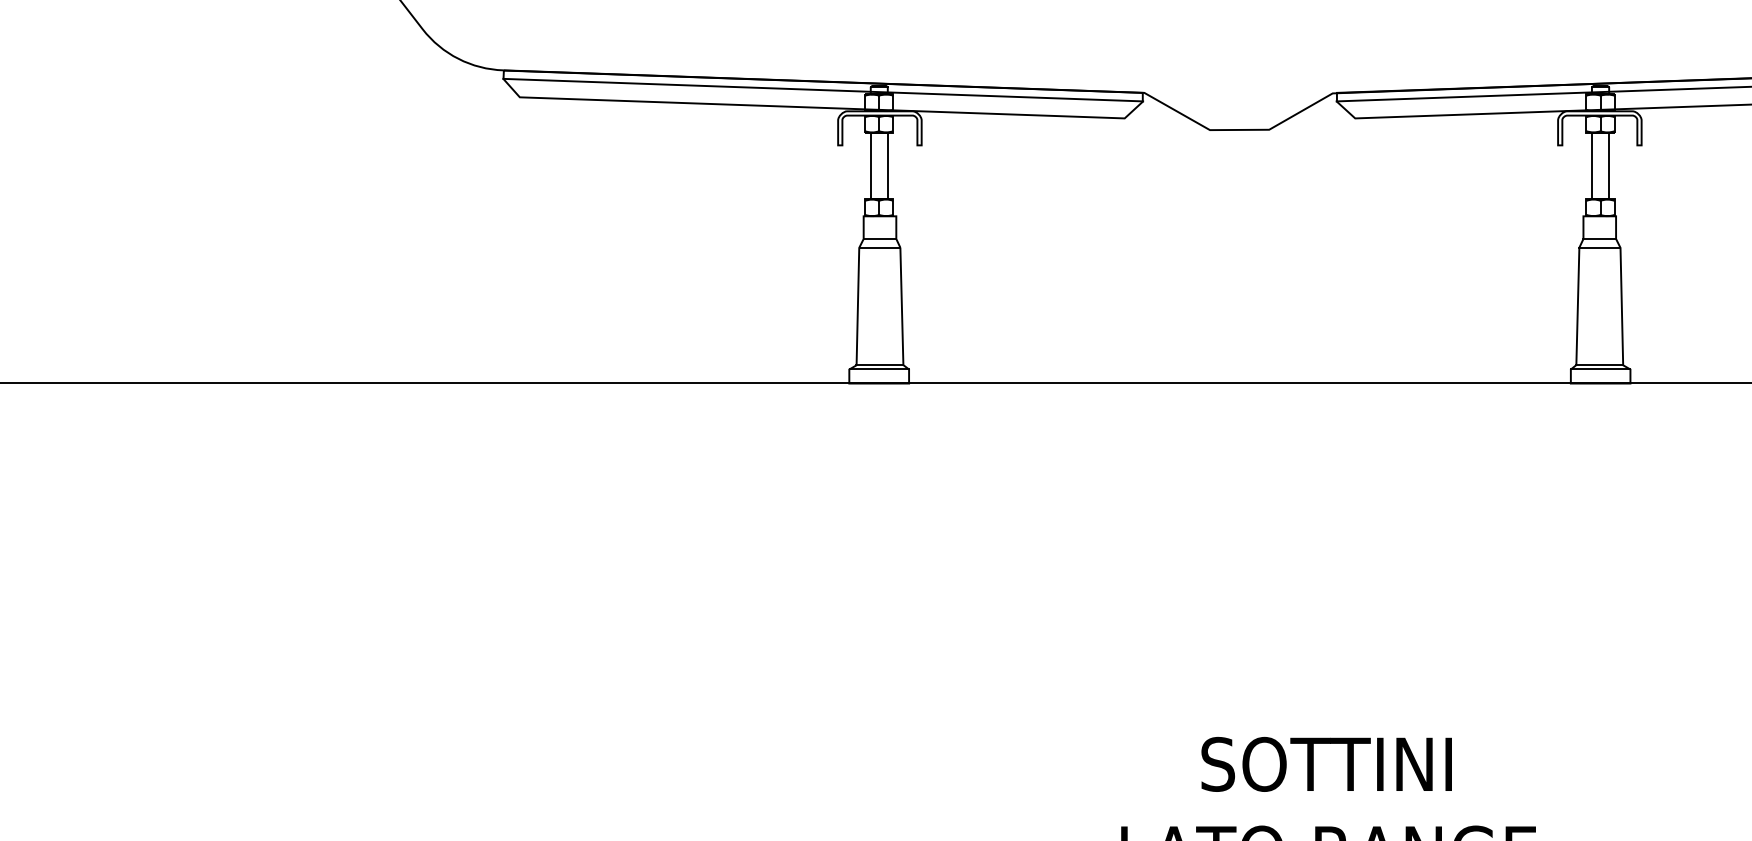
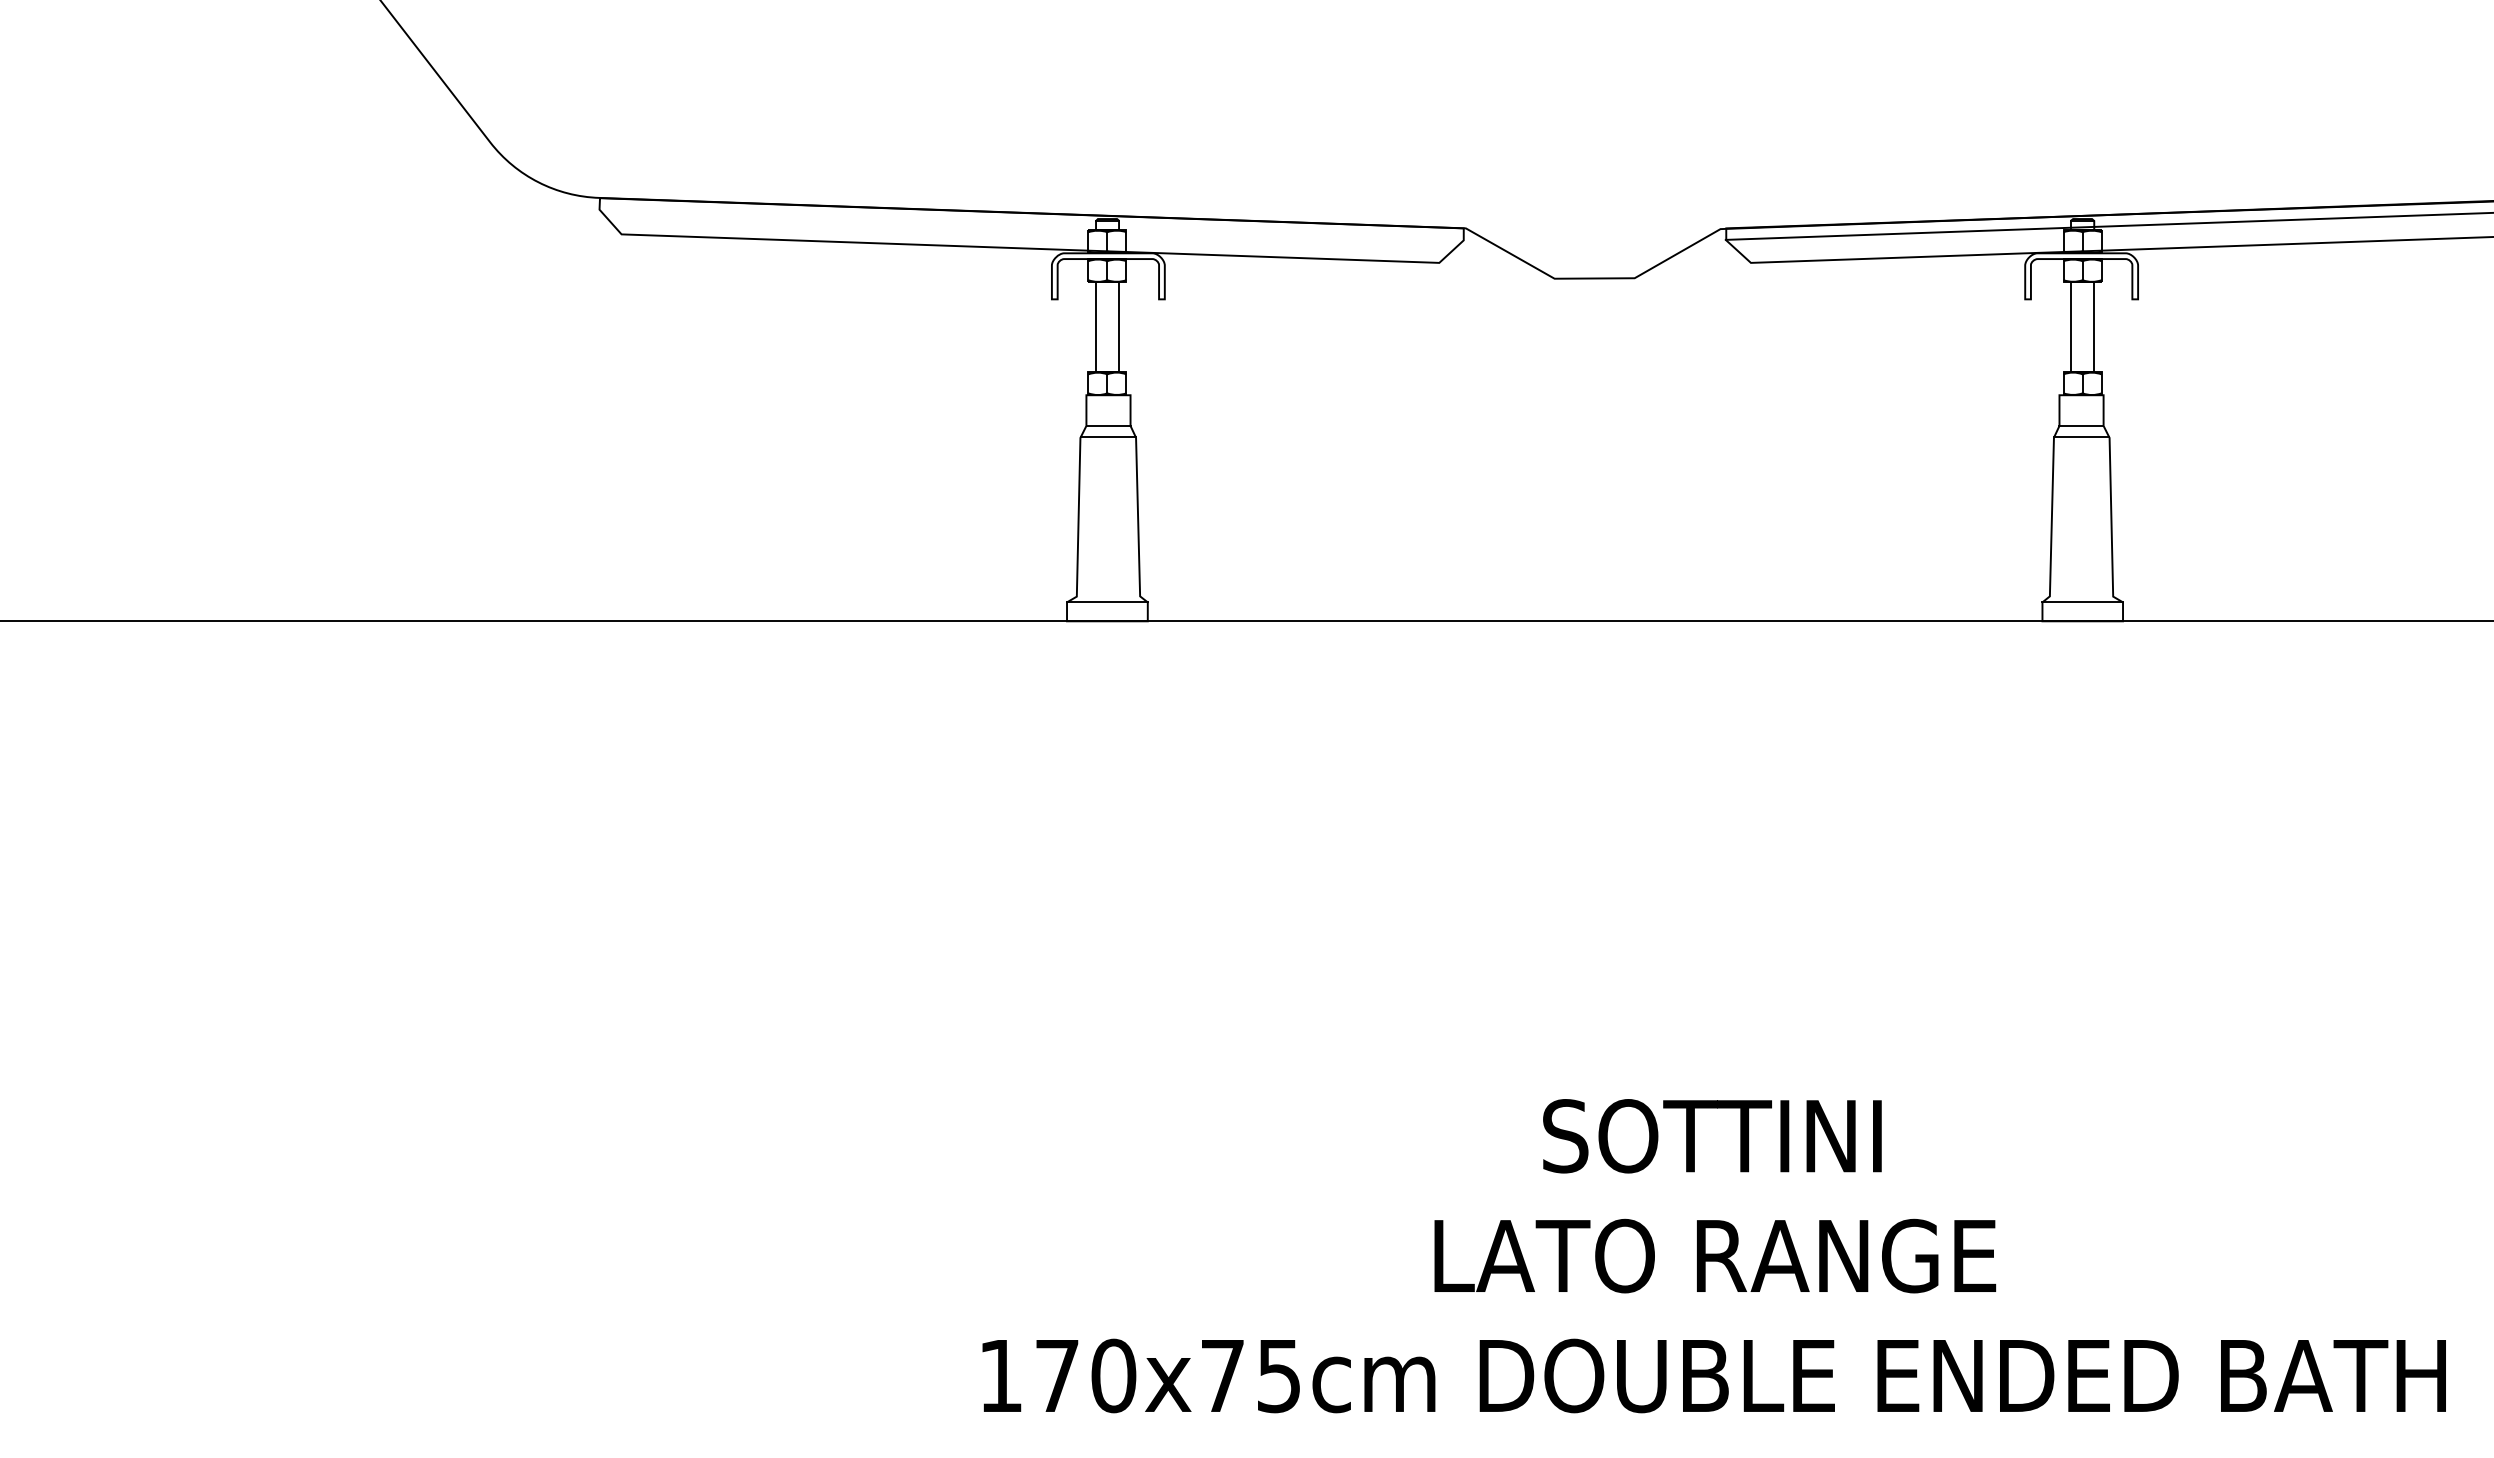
line: (823, 90) -> (1031, 224), removed
line: (880, 365) -> (1108, 596), removed
line: (1599, 365) -> (2081, 596), removed

